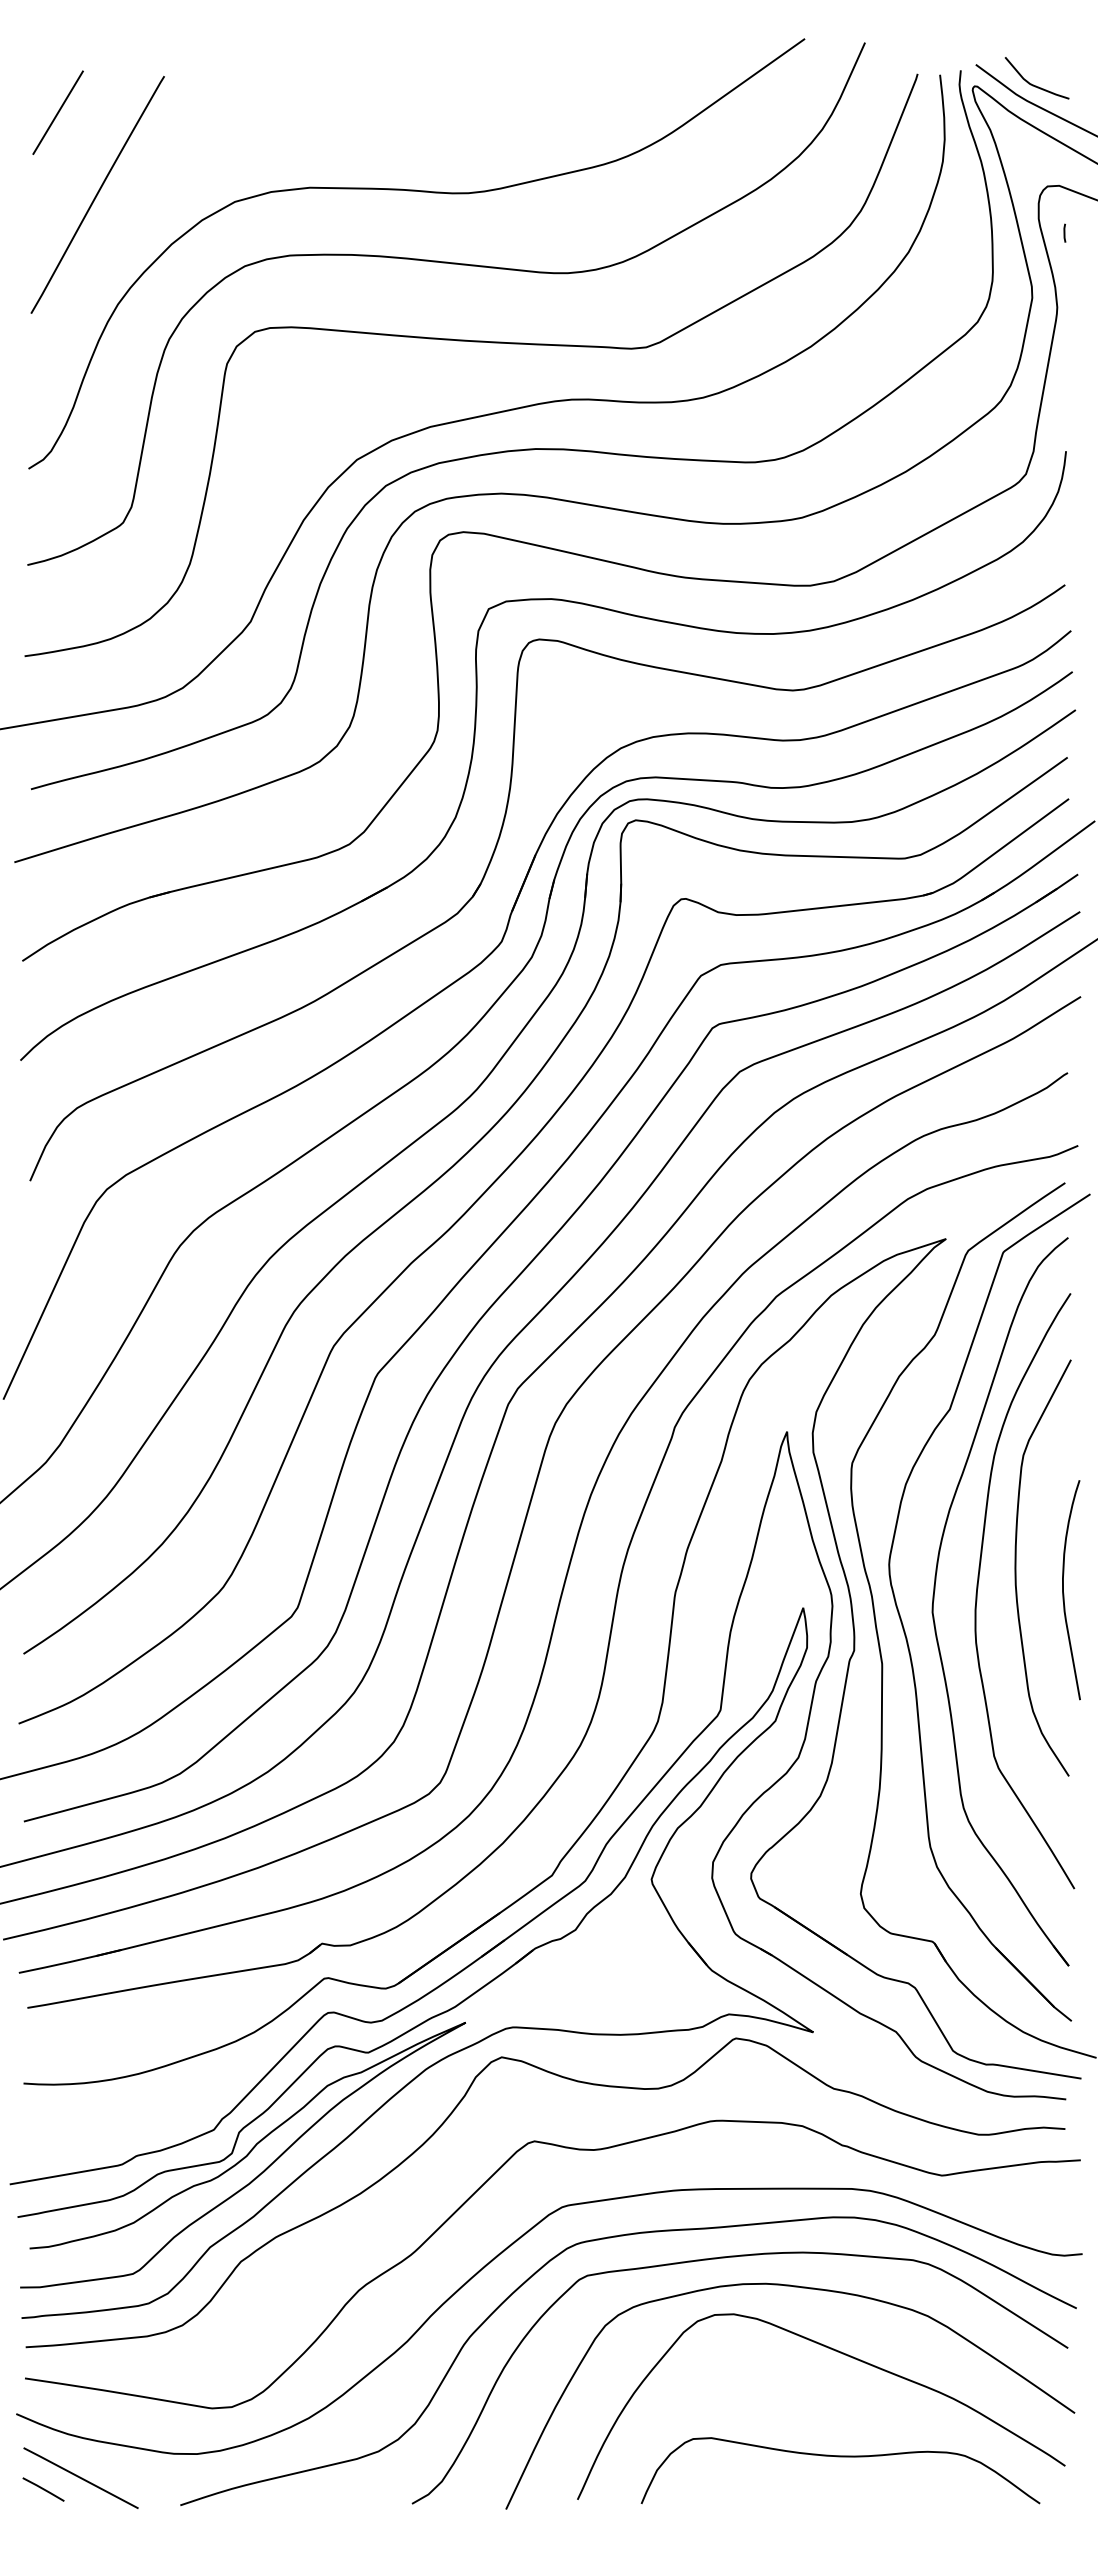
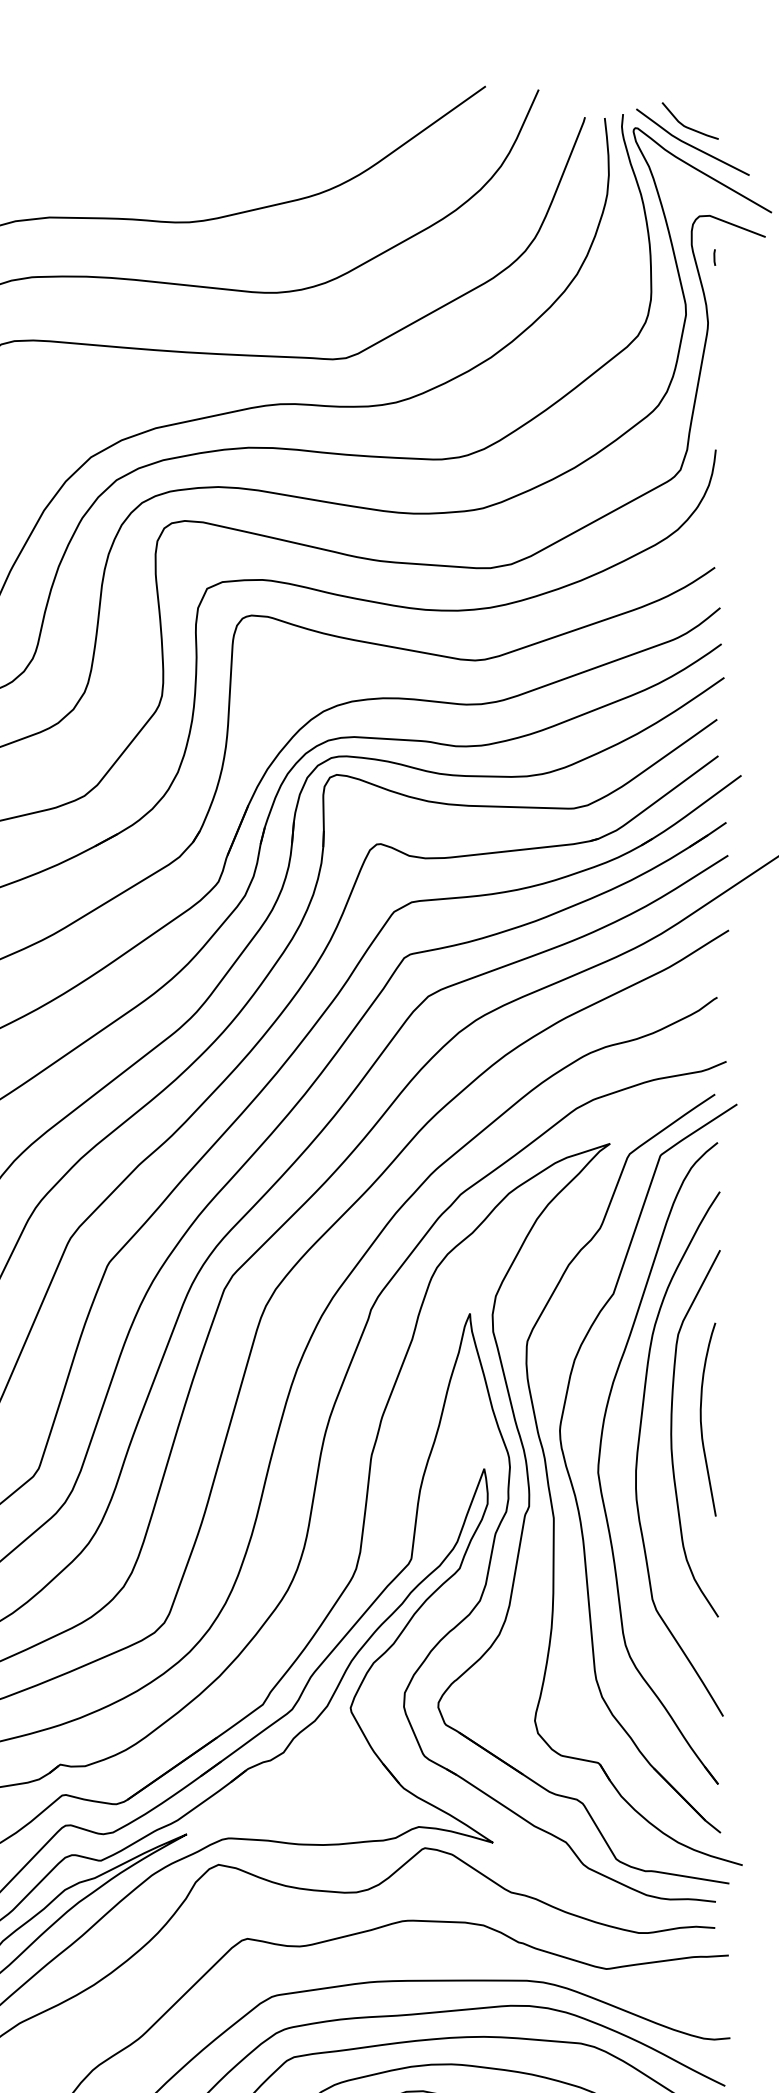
curve: (1064, 1593) -> (702, 1422), moved

